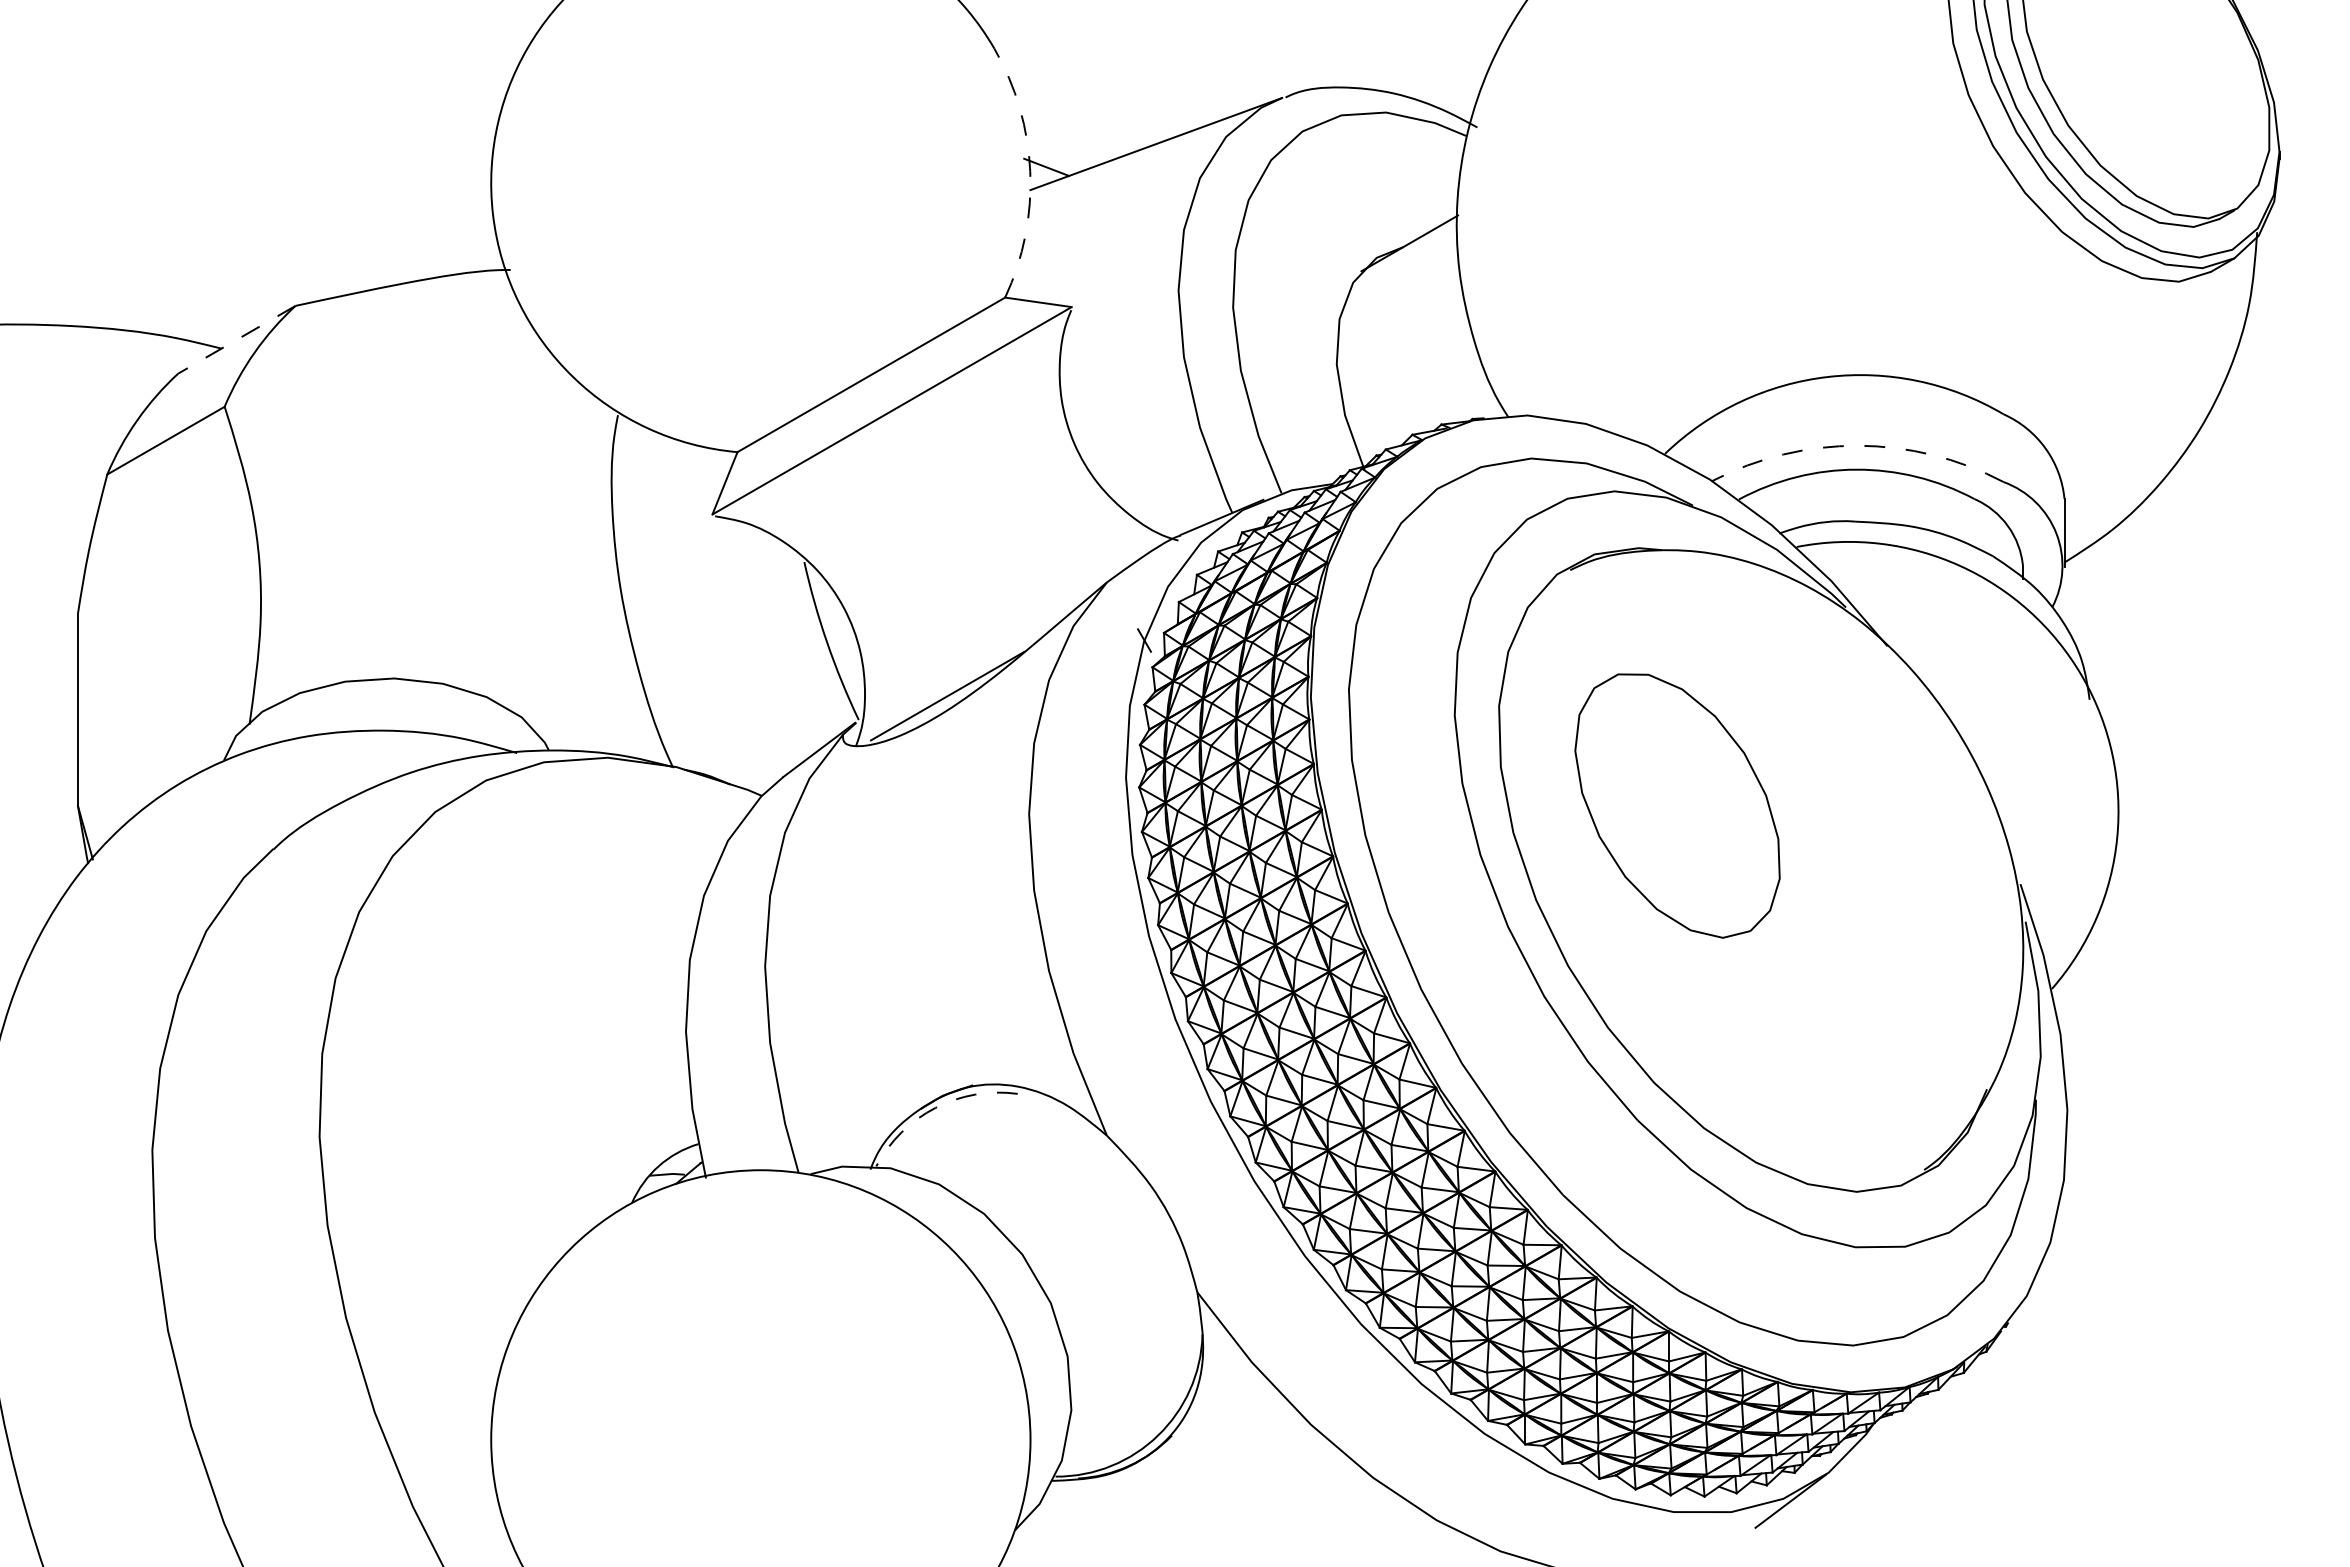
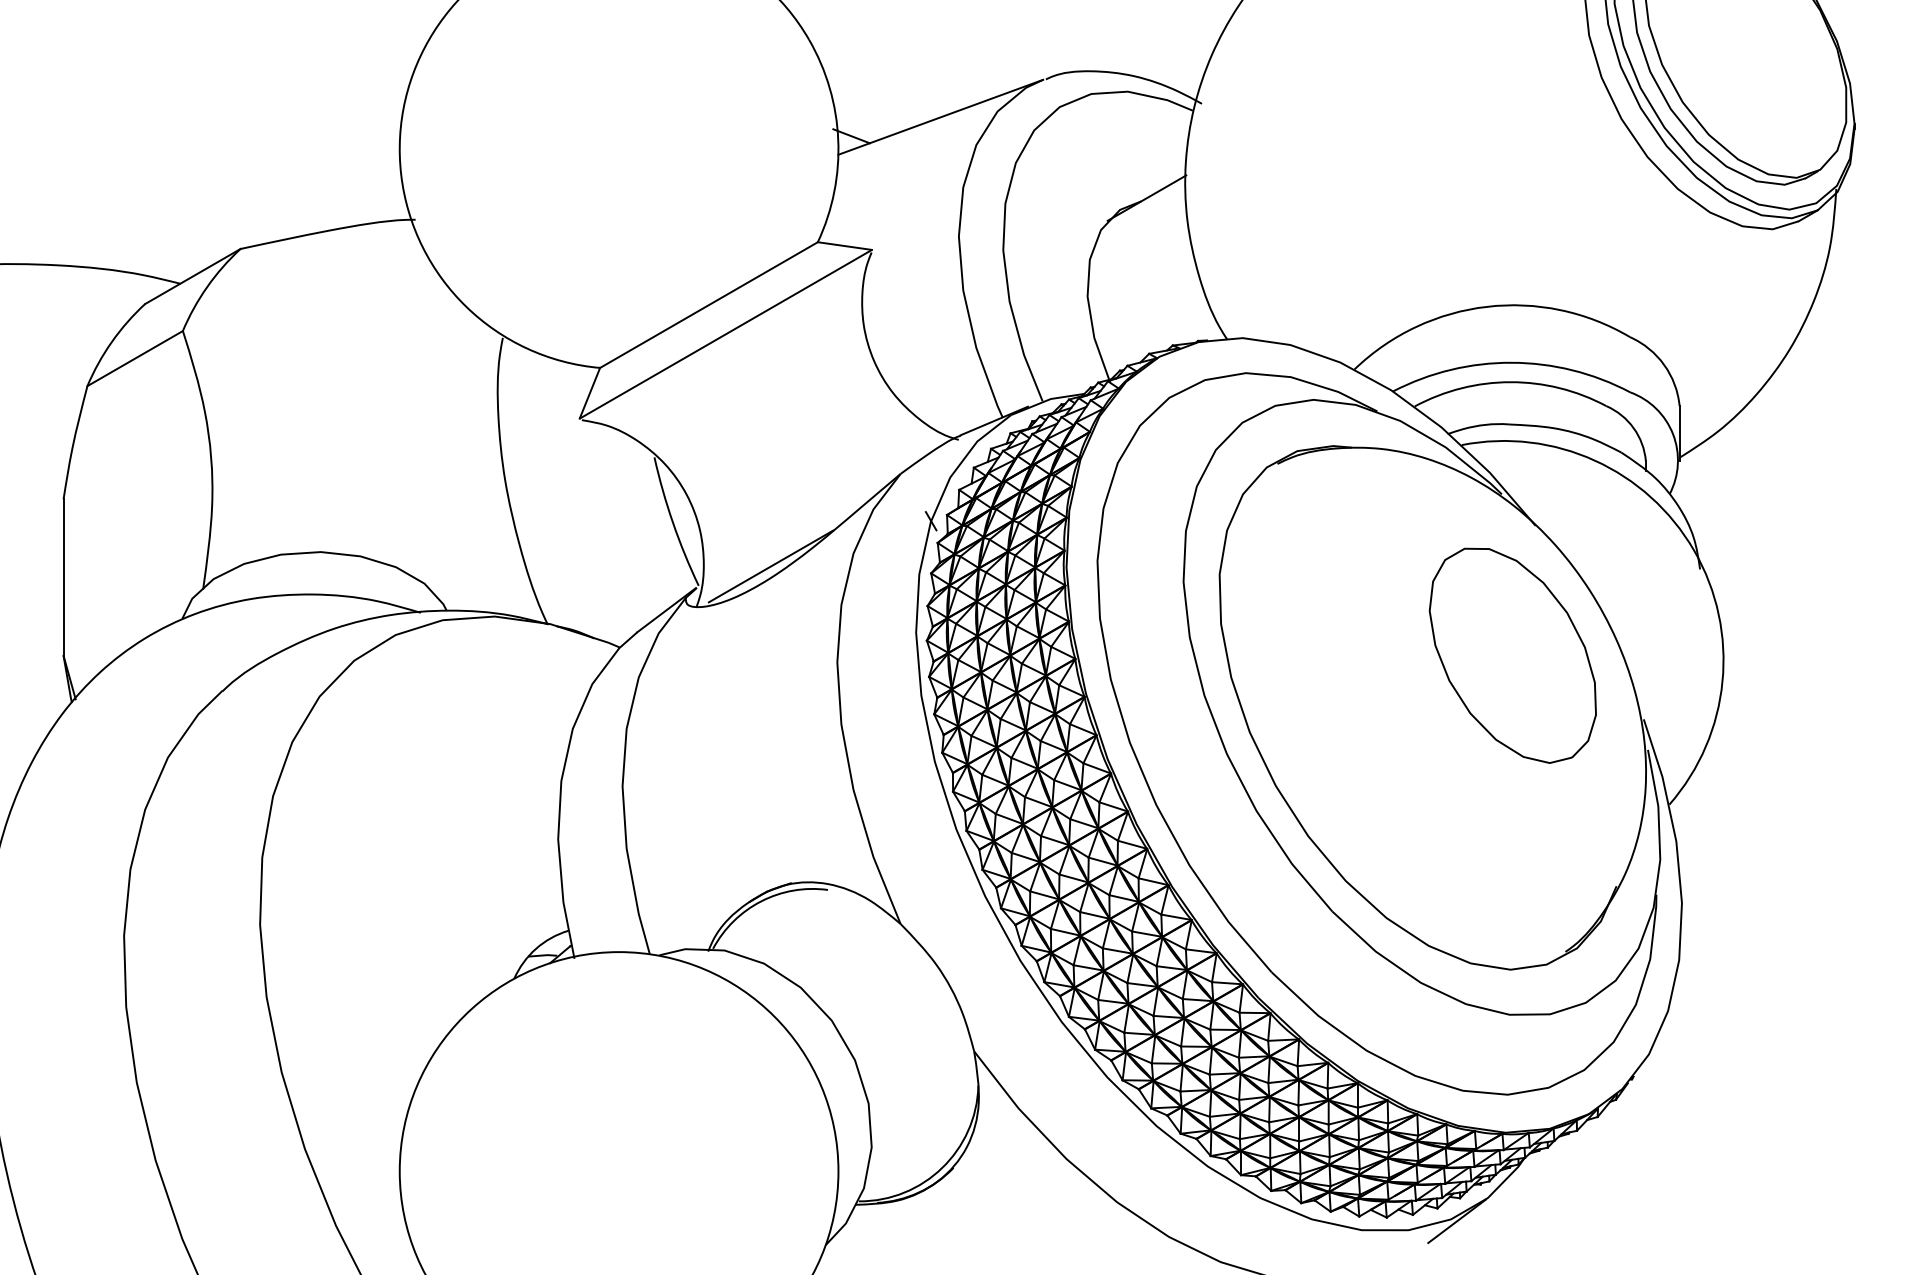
arc: (1030, 171) -> (838, 139), dashed -> solid
line: (236, 339) -> (192, 276), dashed -> solid
arc: (1858, 445) -> (1512, 362), dashed -> solid
part: (1677, 805) -> (1512, 655), moved
arc: (935, 1107) -> (761, 901), dashed -> solid

